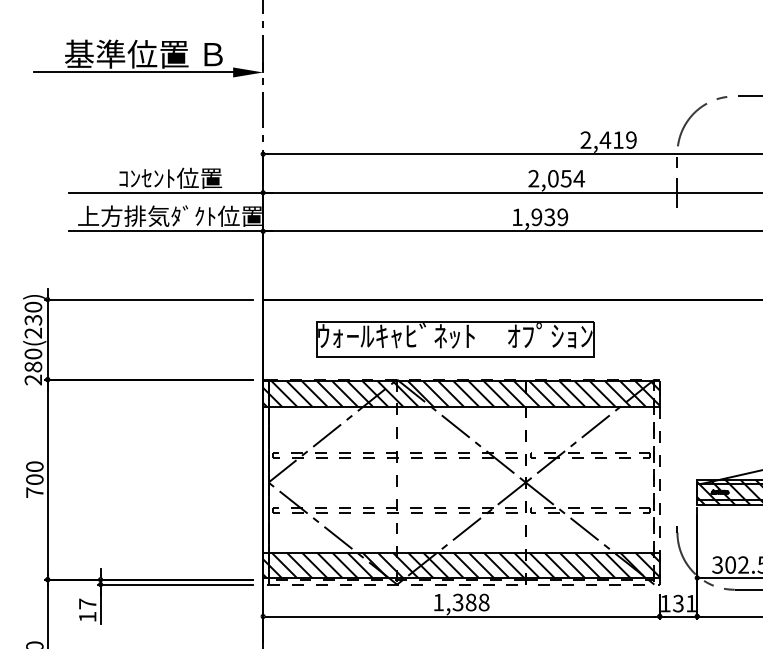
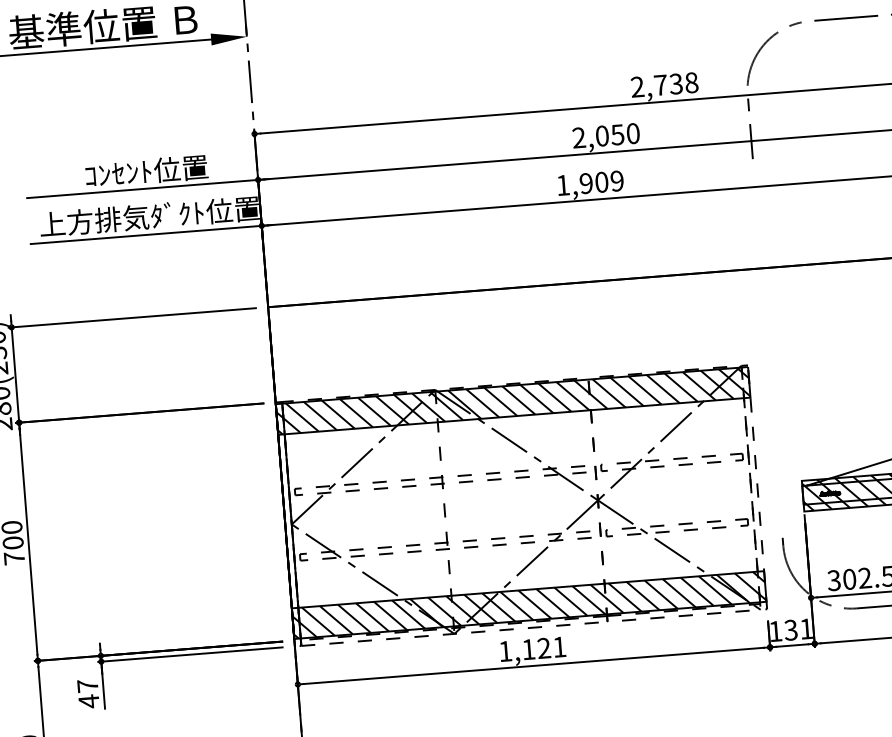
text: (617, 139) -> (675, 83), 2,419 -> 2,738
text: (579, 178) -> (633, 133), 2,054 -> 2,050
text: (549, 217) -> (601, 182), 1,939 -> 1,909
part: (455, 339) -> (500, 336), removed
text: (470, 602) -> (543, 648), 1,388 -> 1,121
text: (87, 616) -> (88, 700), 17 -> 47

